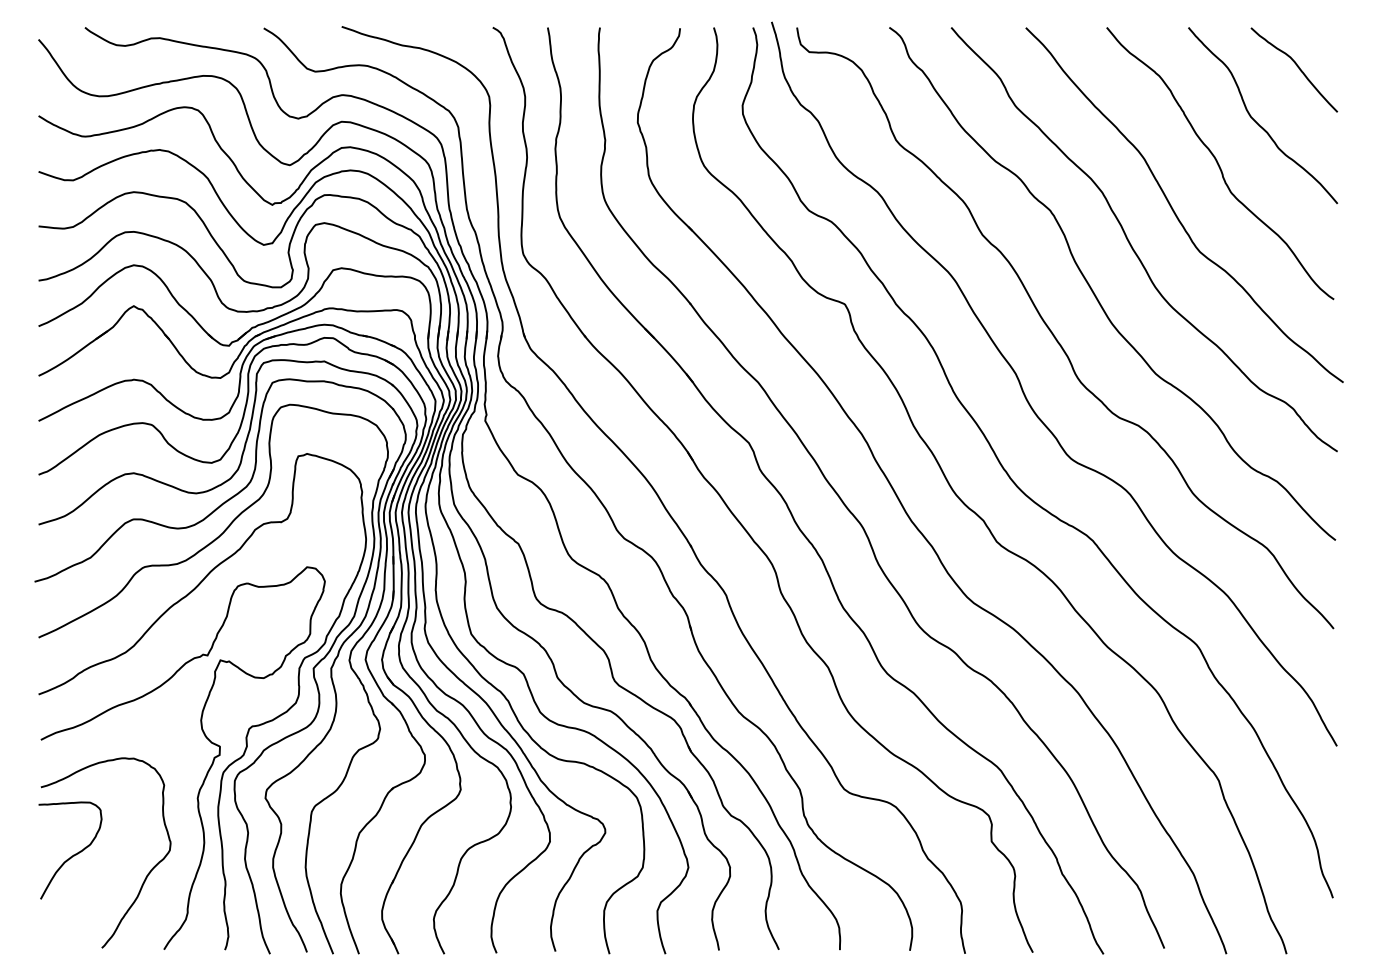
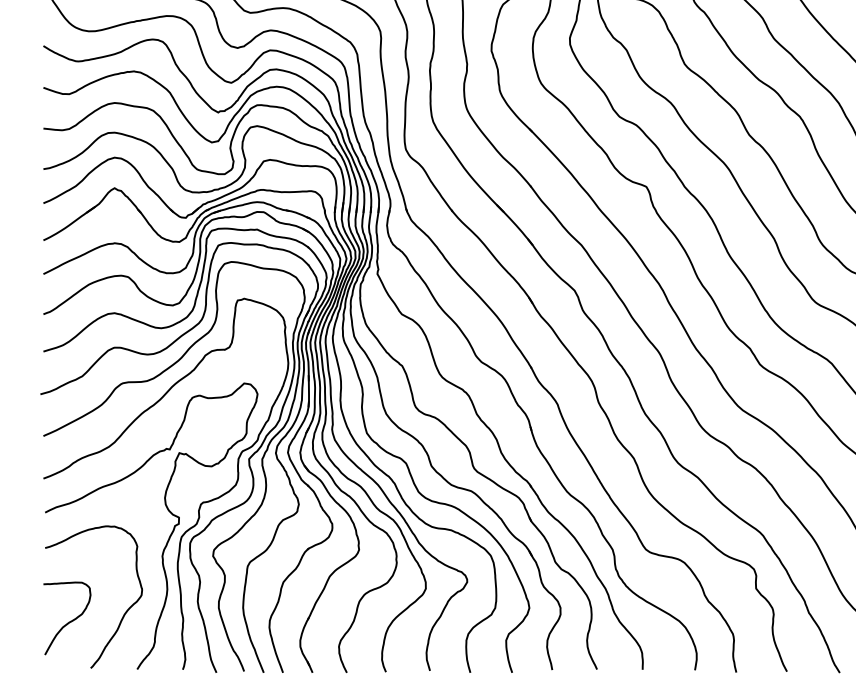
curve: (73, 854) -> (69, 621), moved

